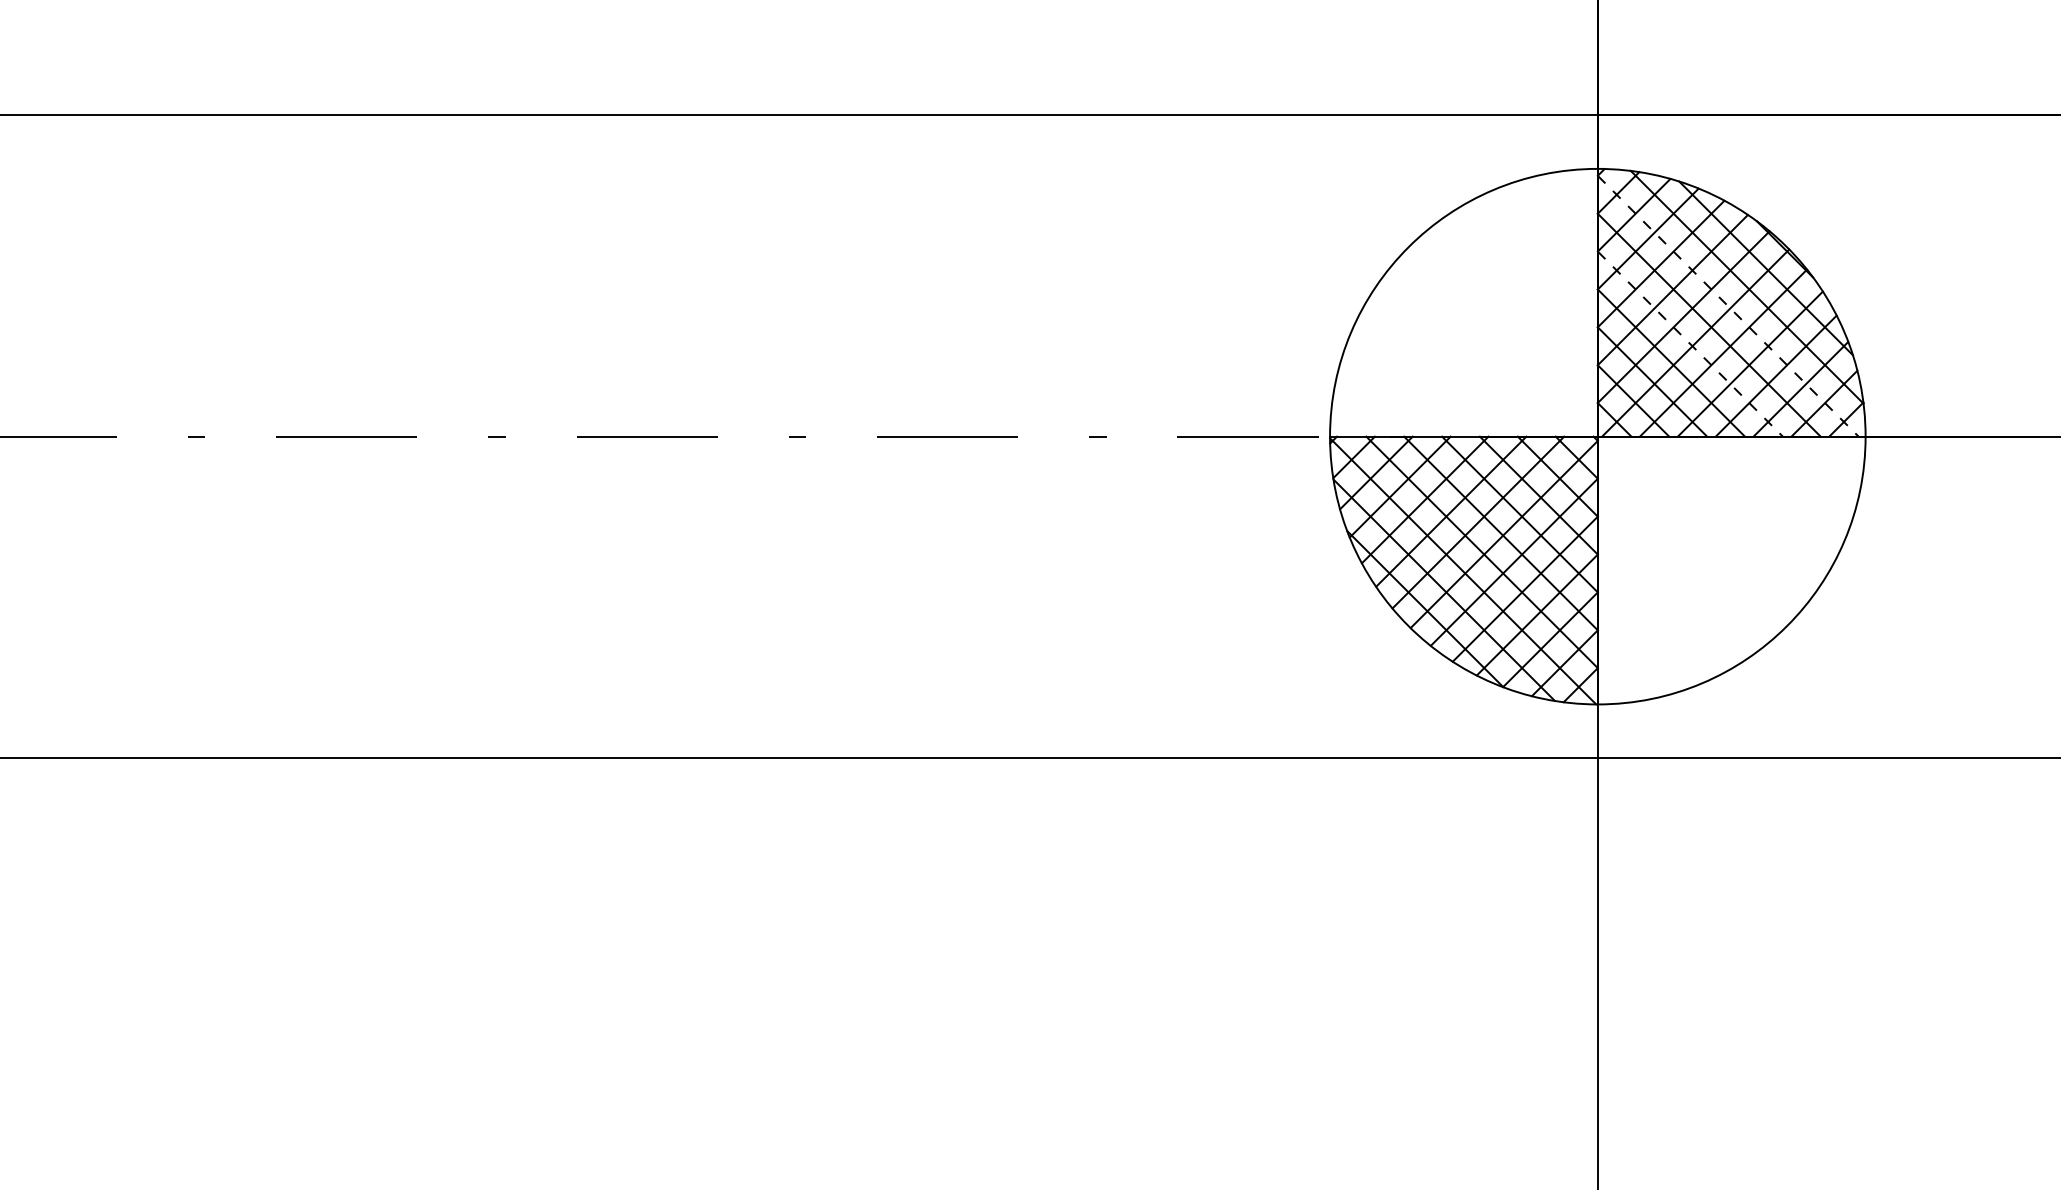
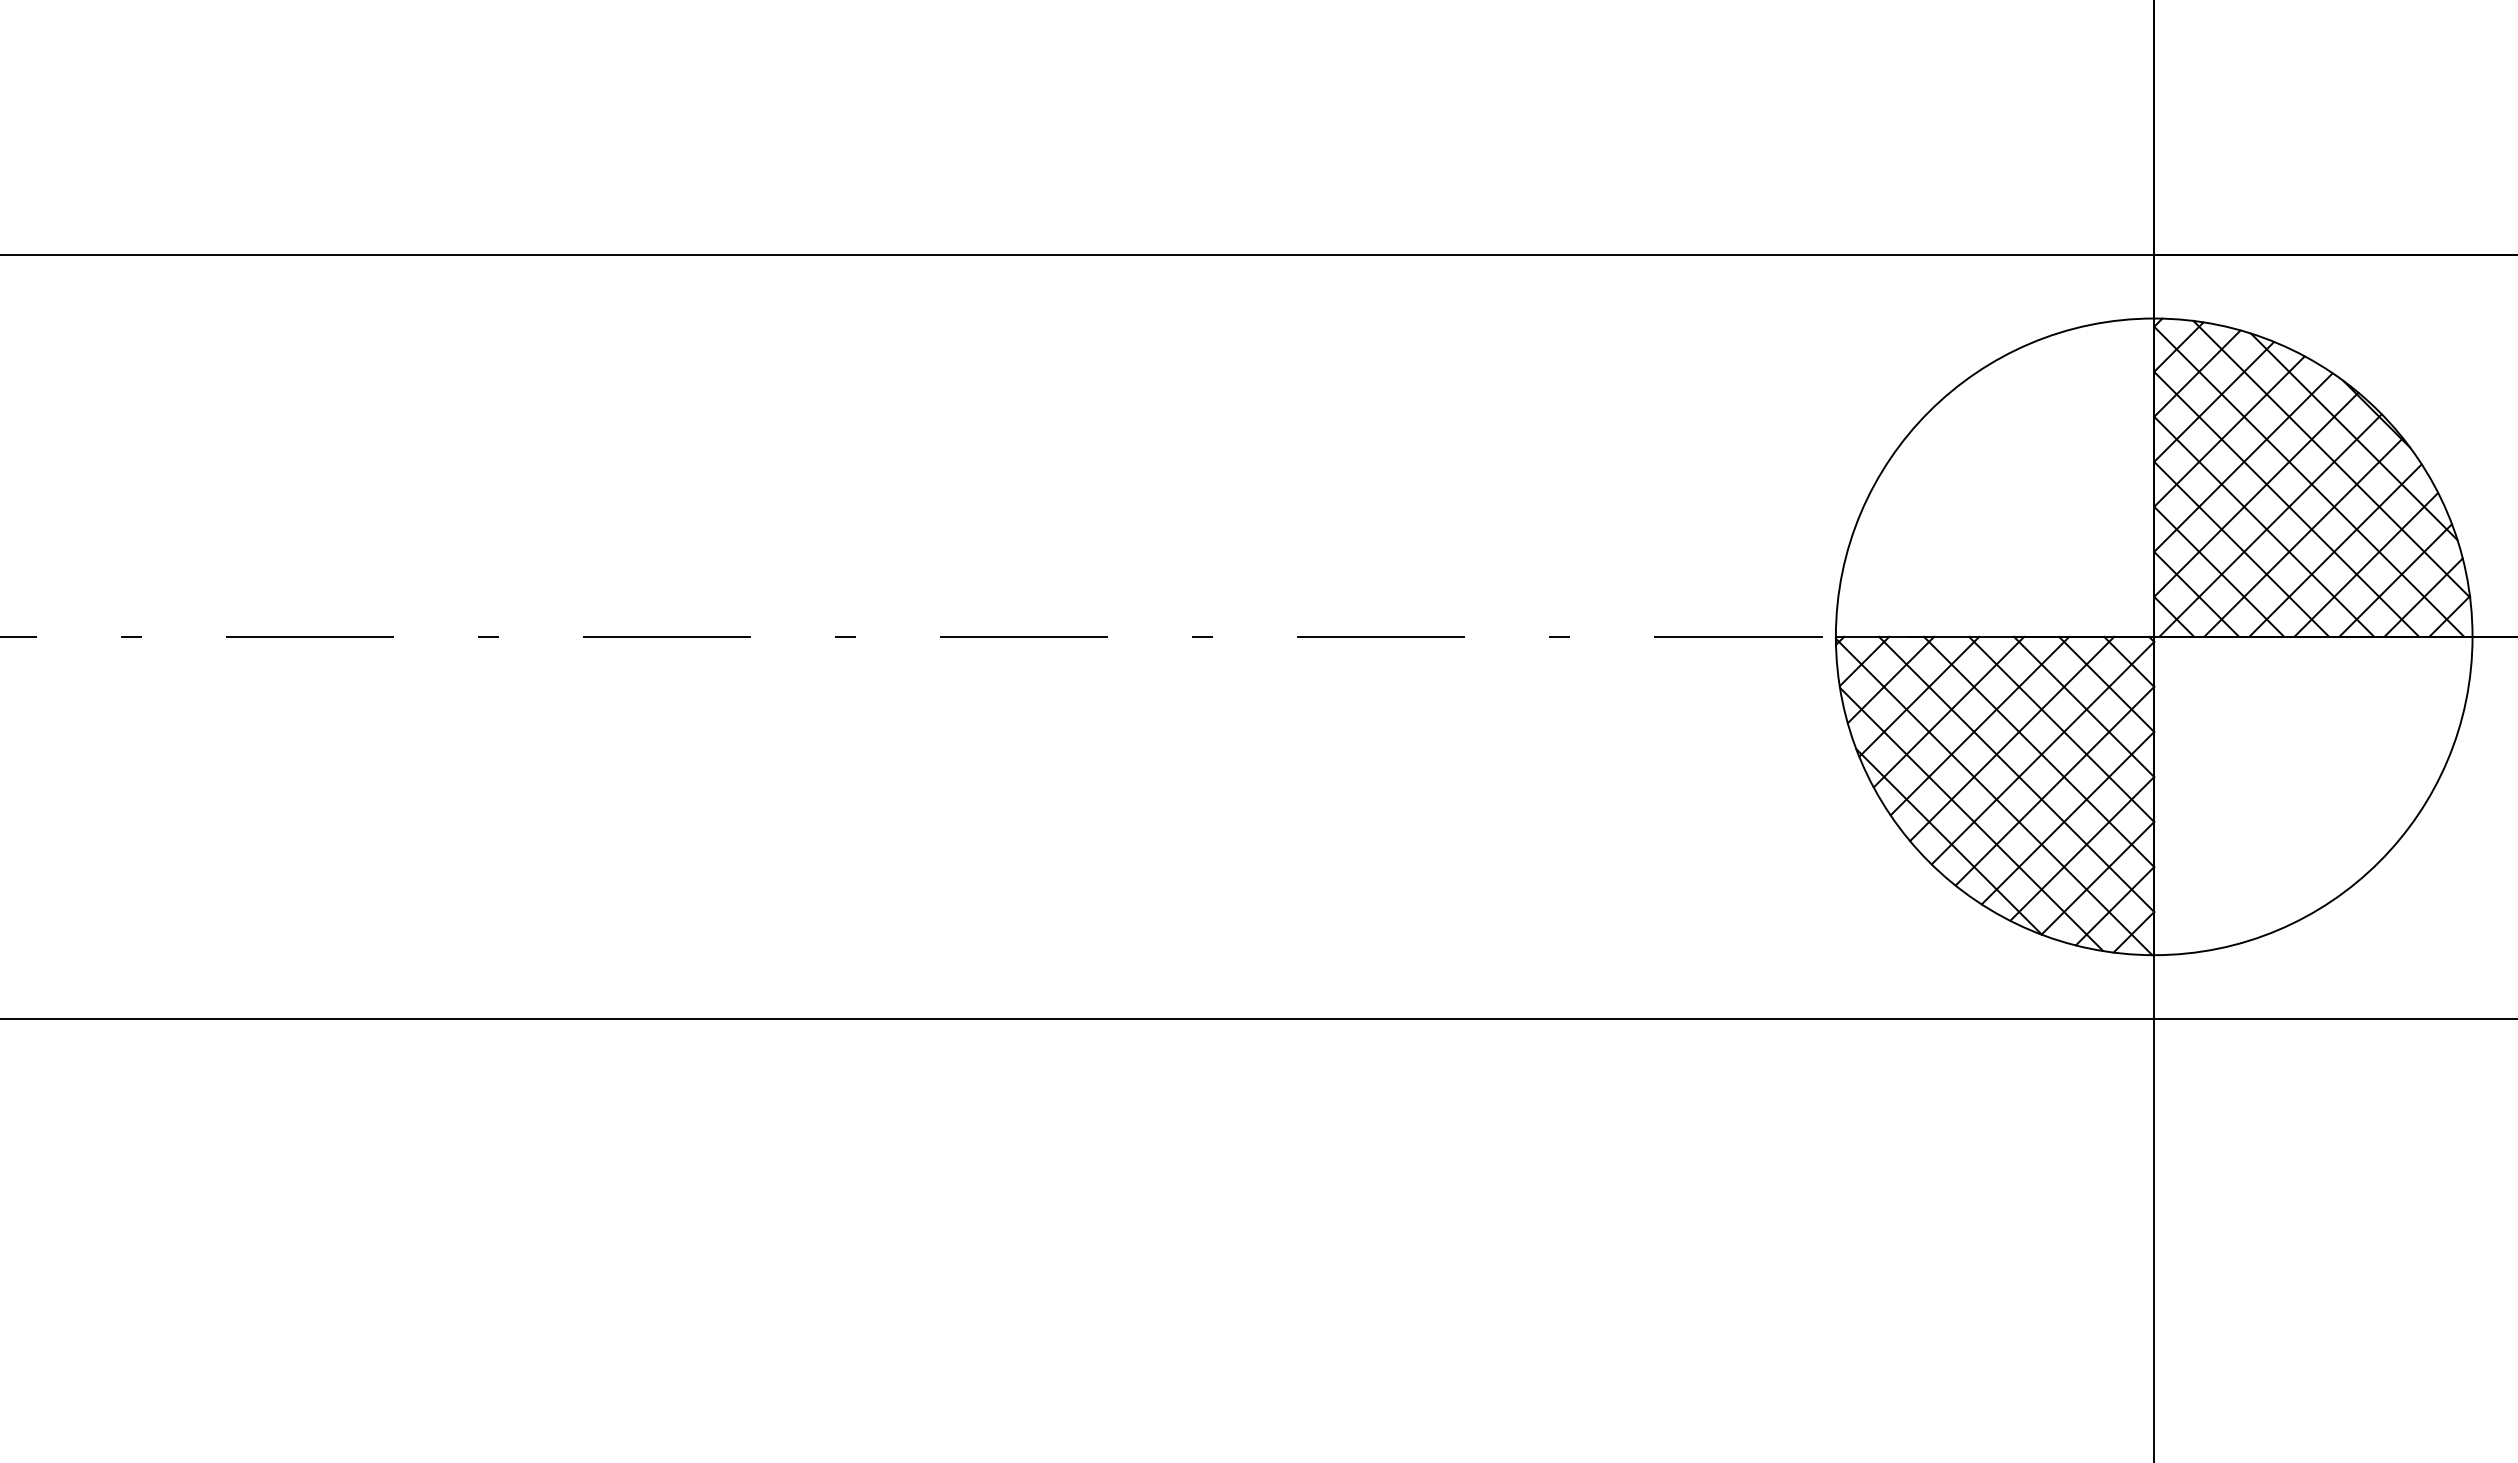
line: (1728, 306) -> (2309, 482), dashed -> solid
line: (1690, 343) -> (2264, 526), dashed -> solid

